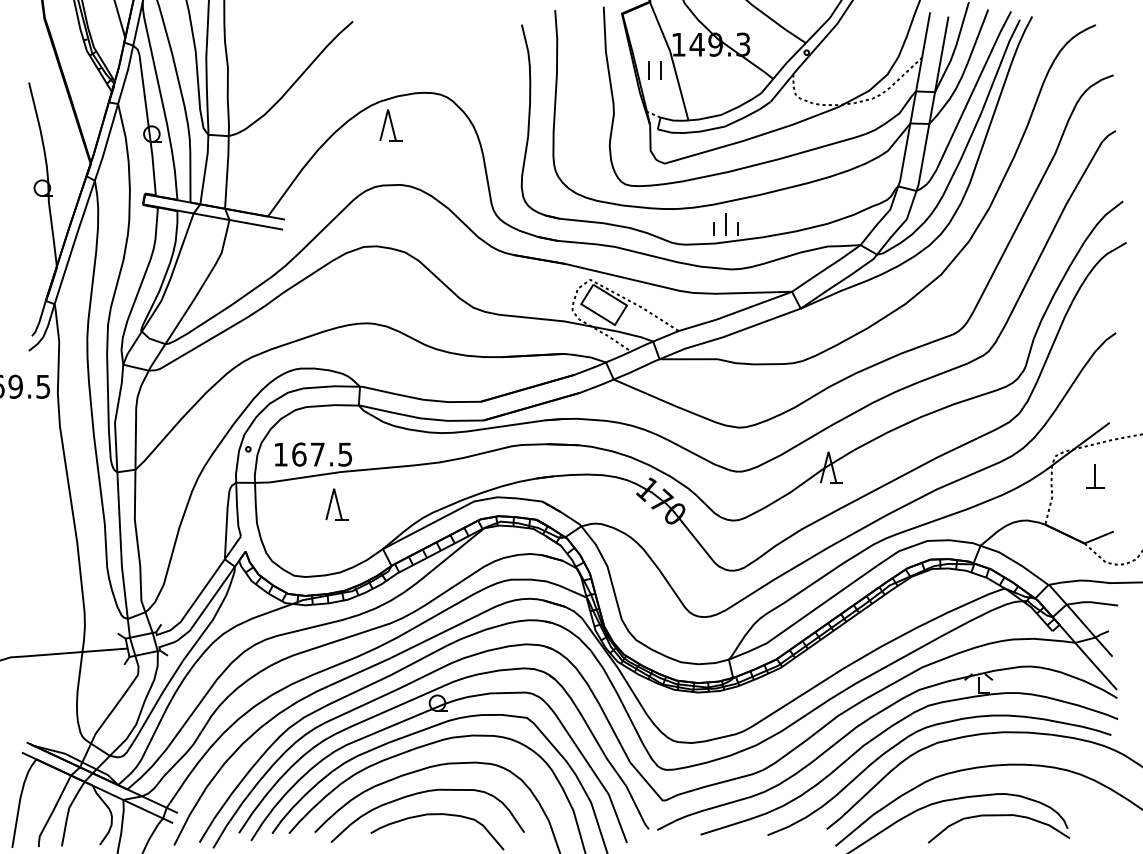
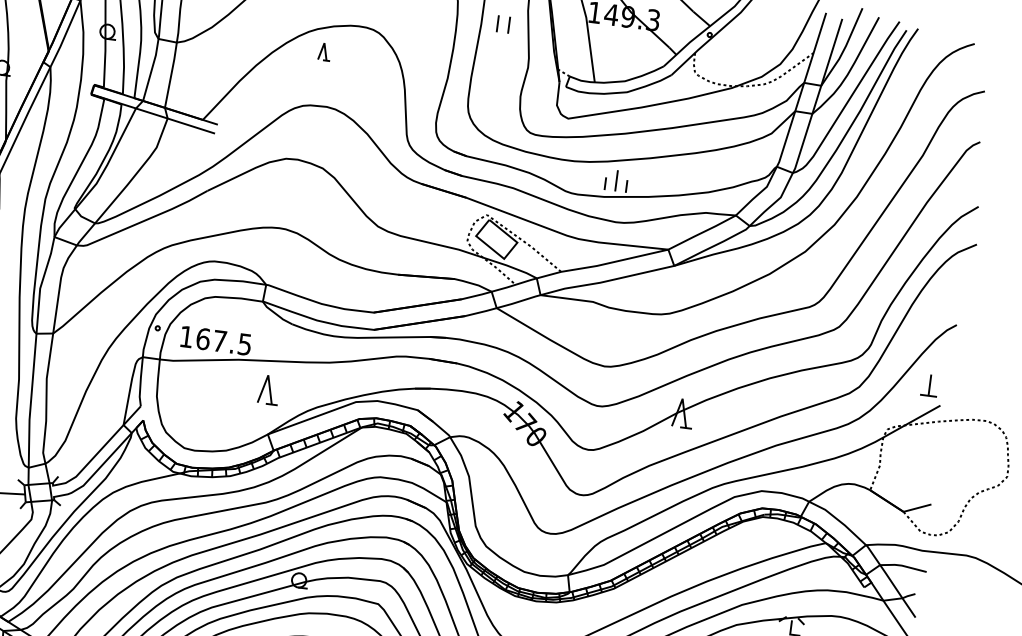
part: (654, 70) -> (502, 24), moved
part: (390, 125) -> (324, 51), size x0.6
part: (1095, 476) -> (930, 385), moved
part: (336, 504) -> (268, 389), moved

